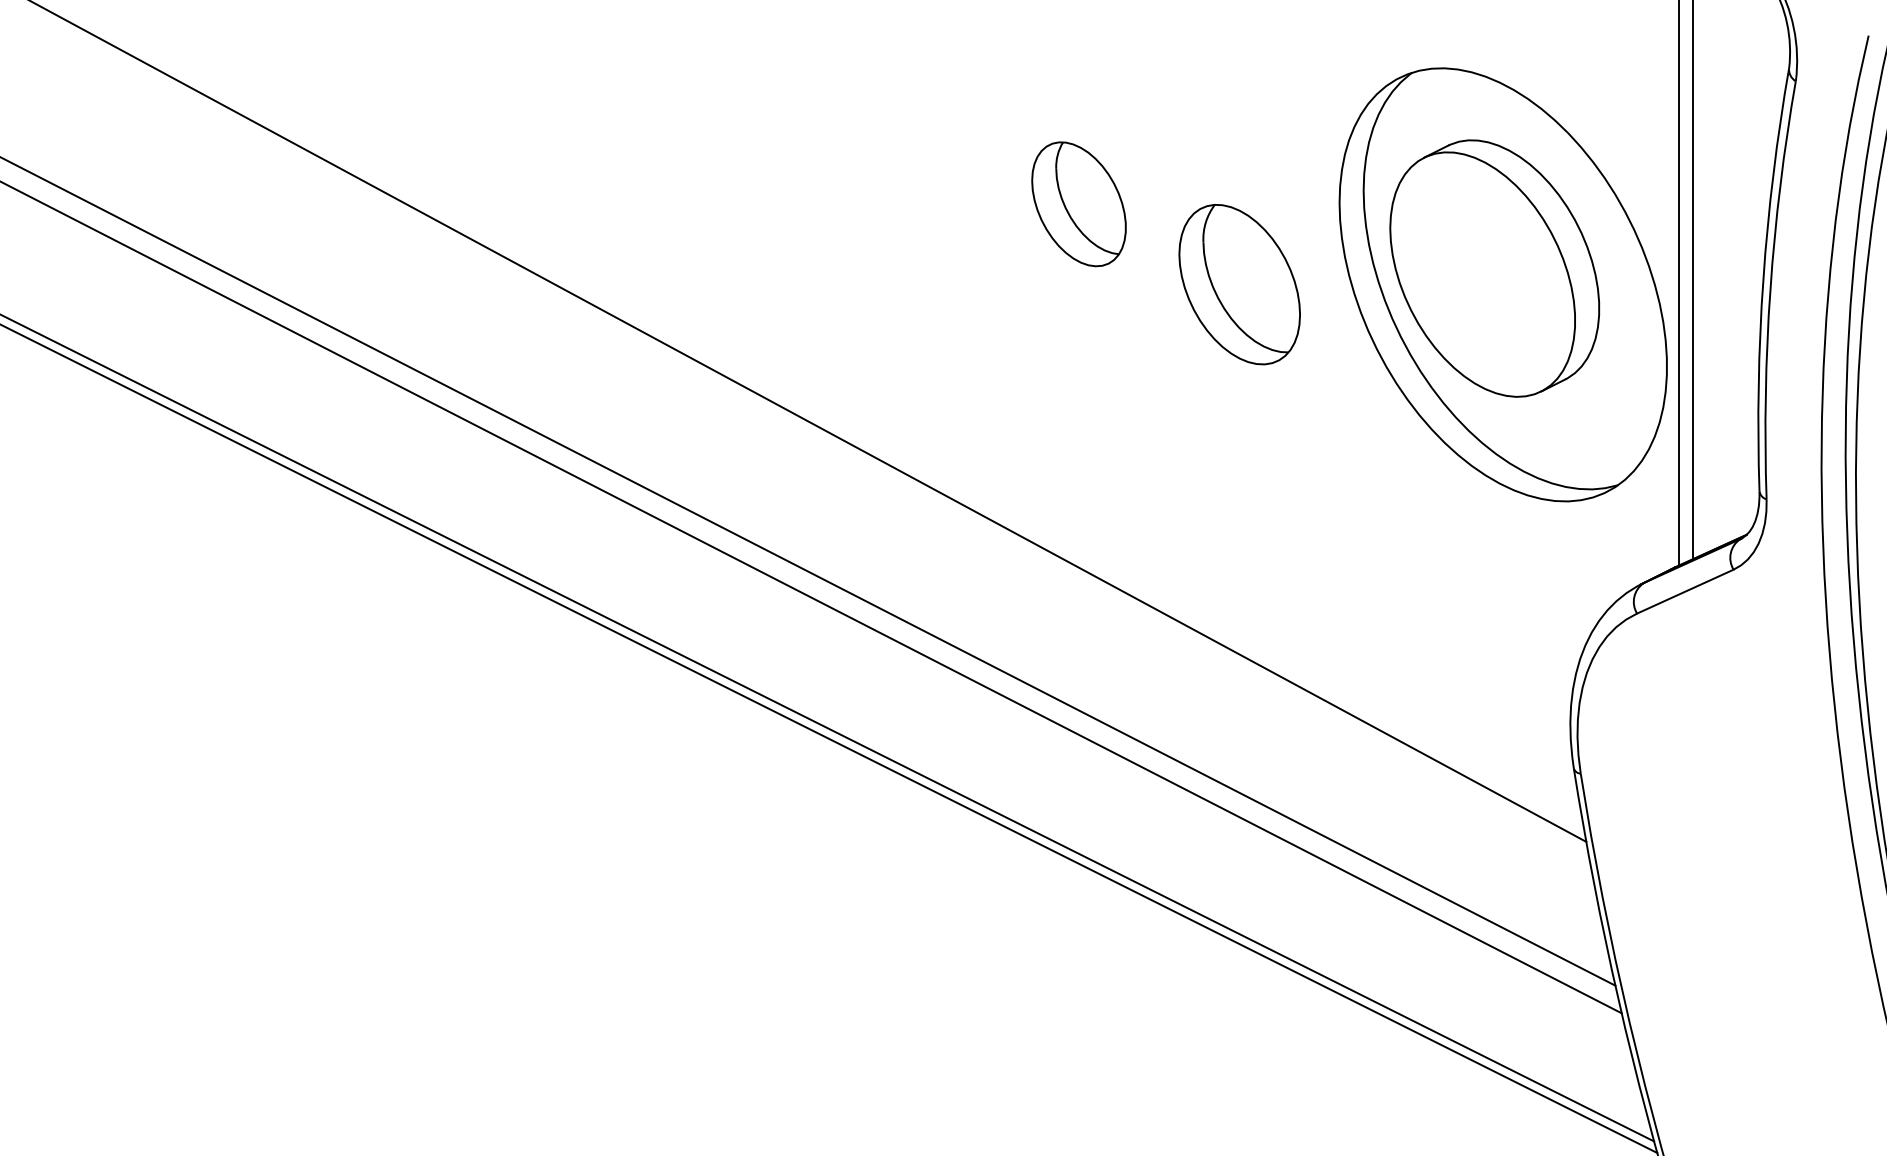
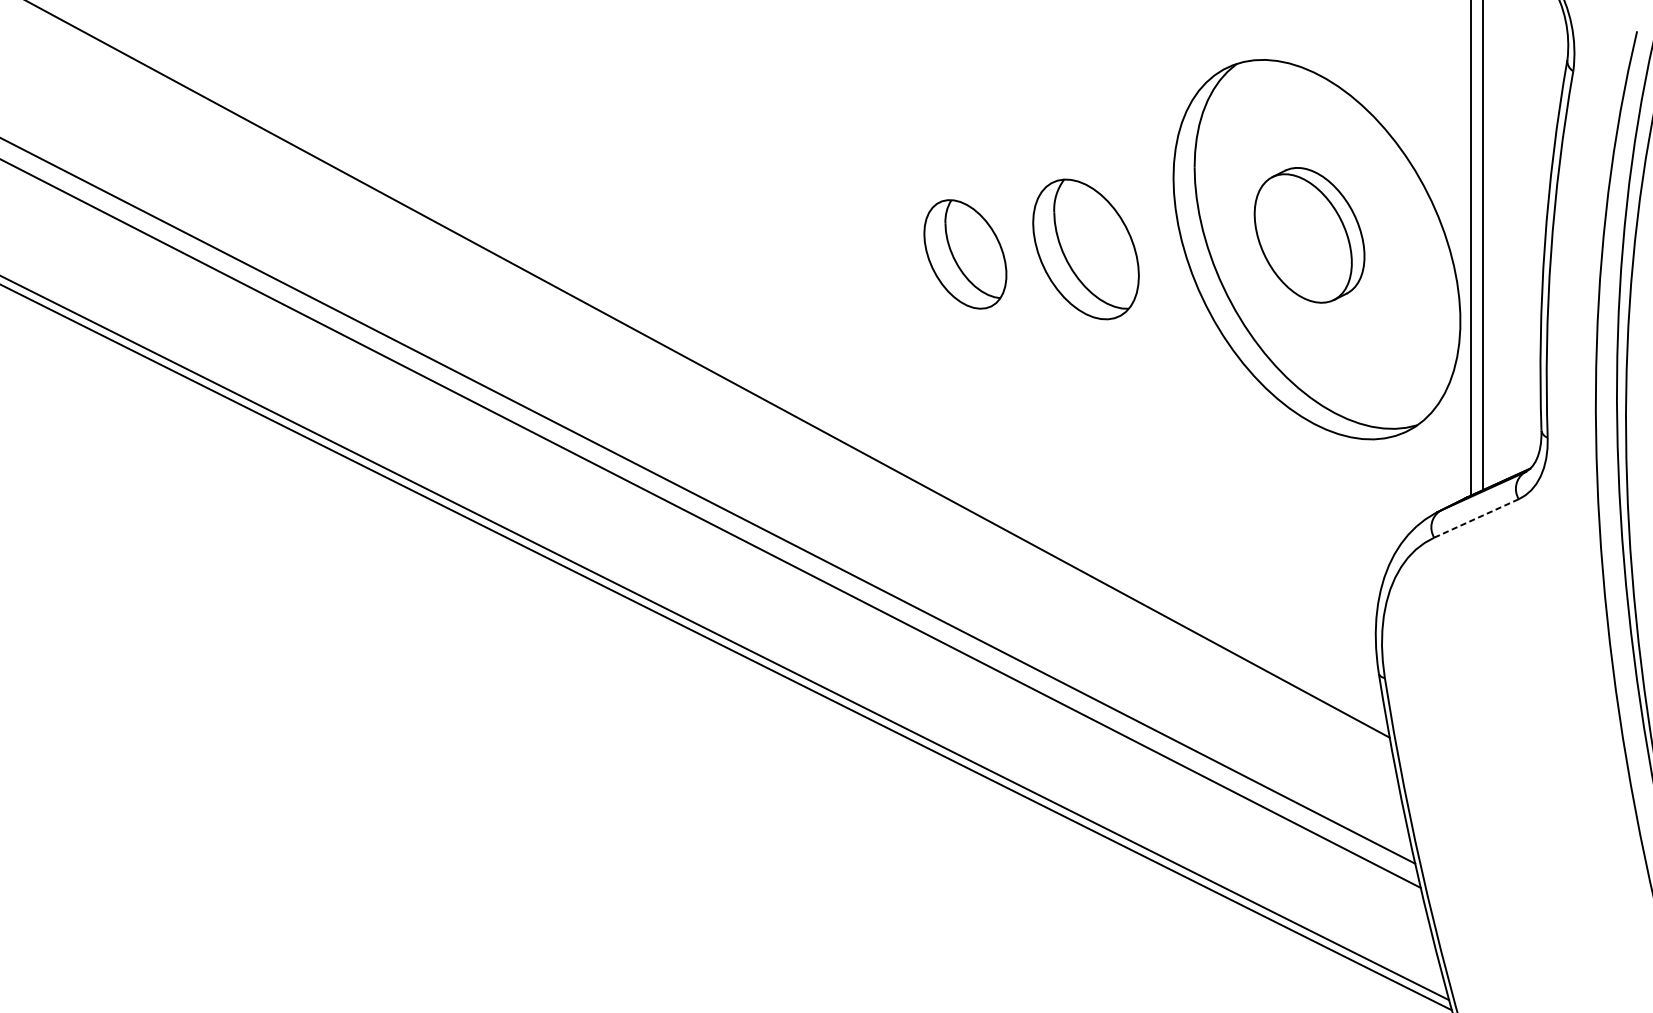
part: (1078, 204) -> (964, 254), moved
part: (1494, 268) -> (1309, 235), size x0.6
line: (1685, 591) -> (1476, 518), solid -> dashed

